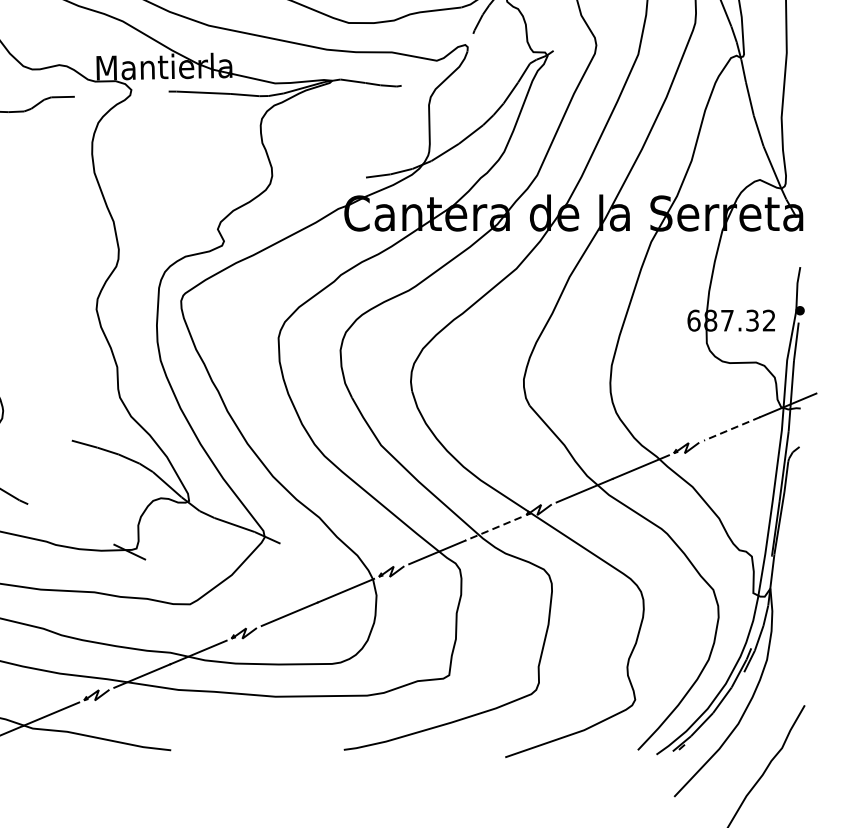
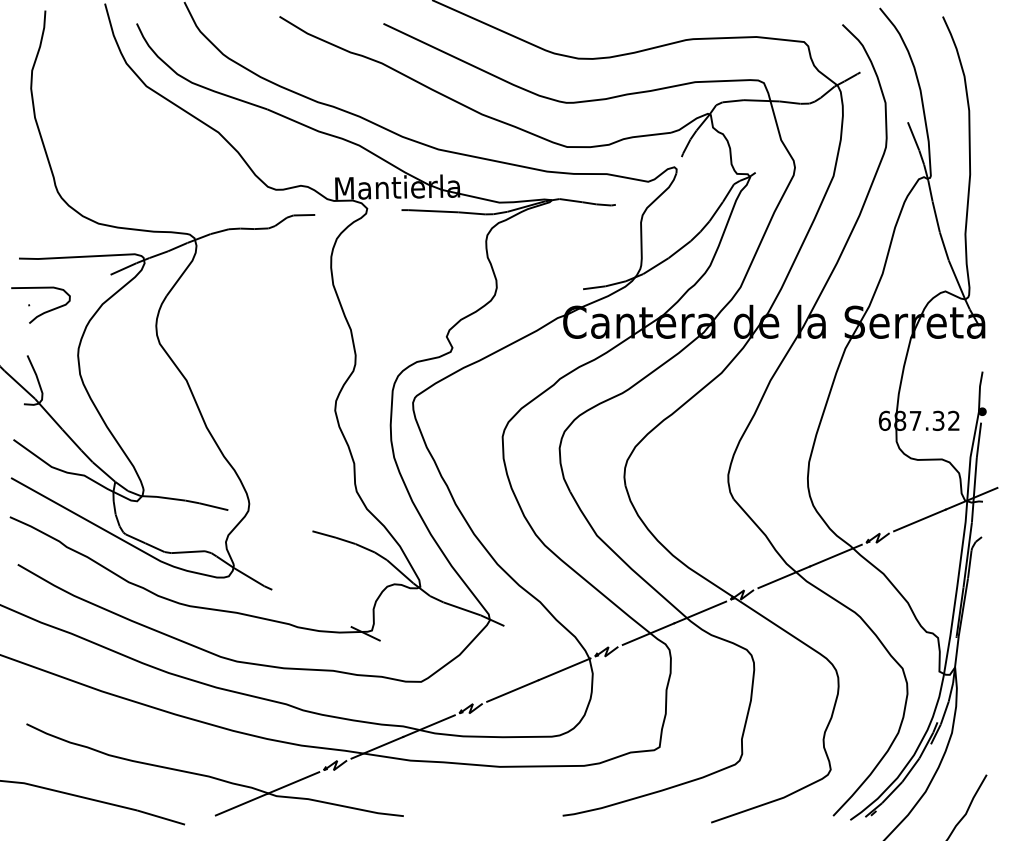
line: (731, 428) -> (919, 520), dashed -> solid
line: (492, 528) -> (699, 612), dashed -> solid

